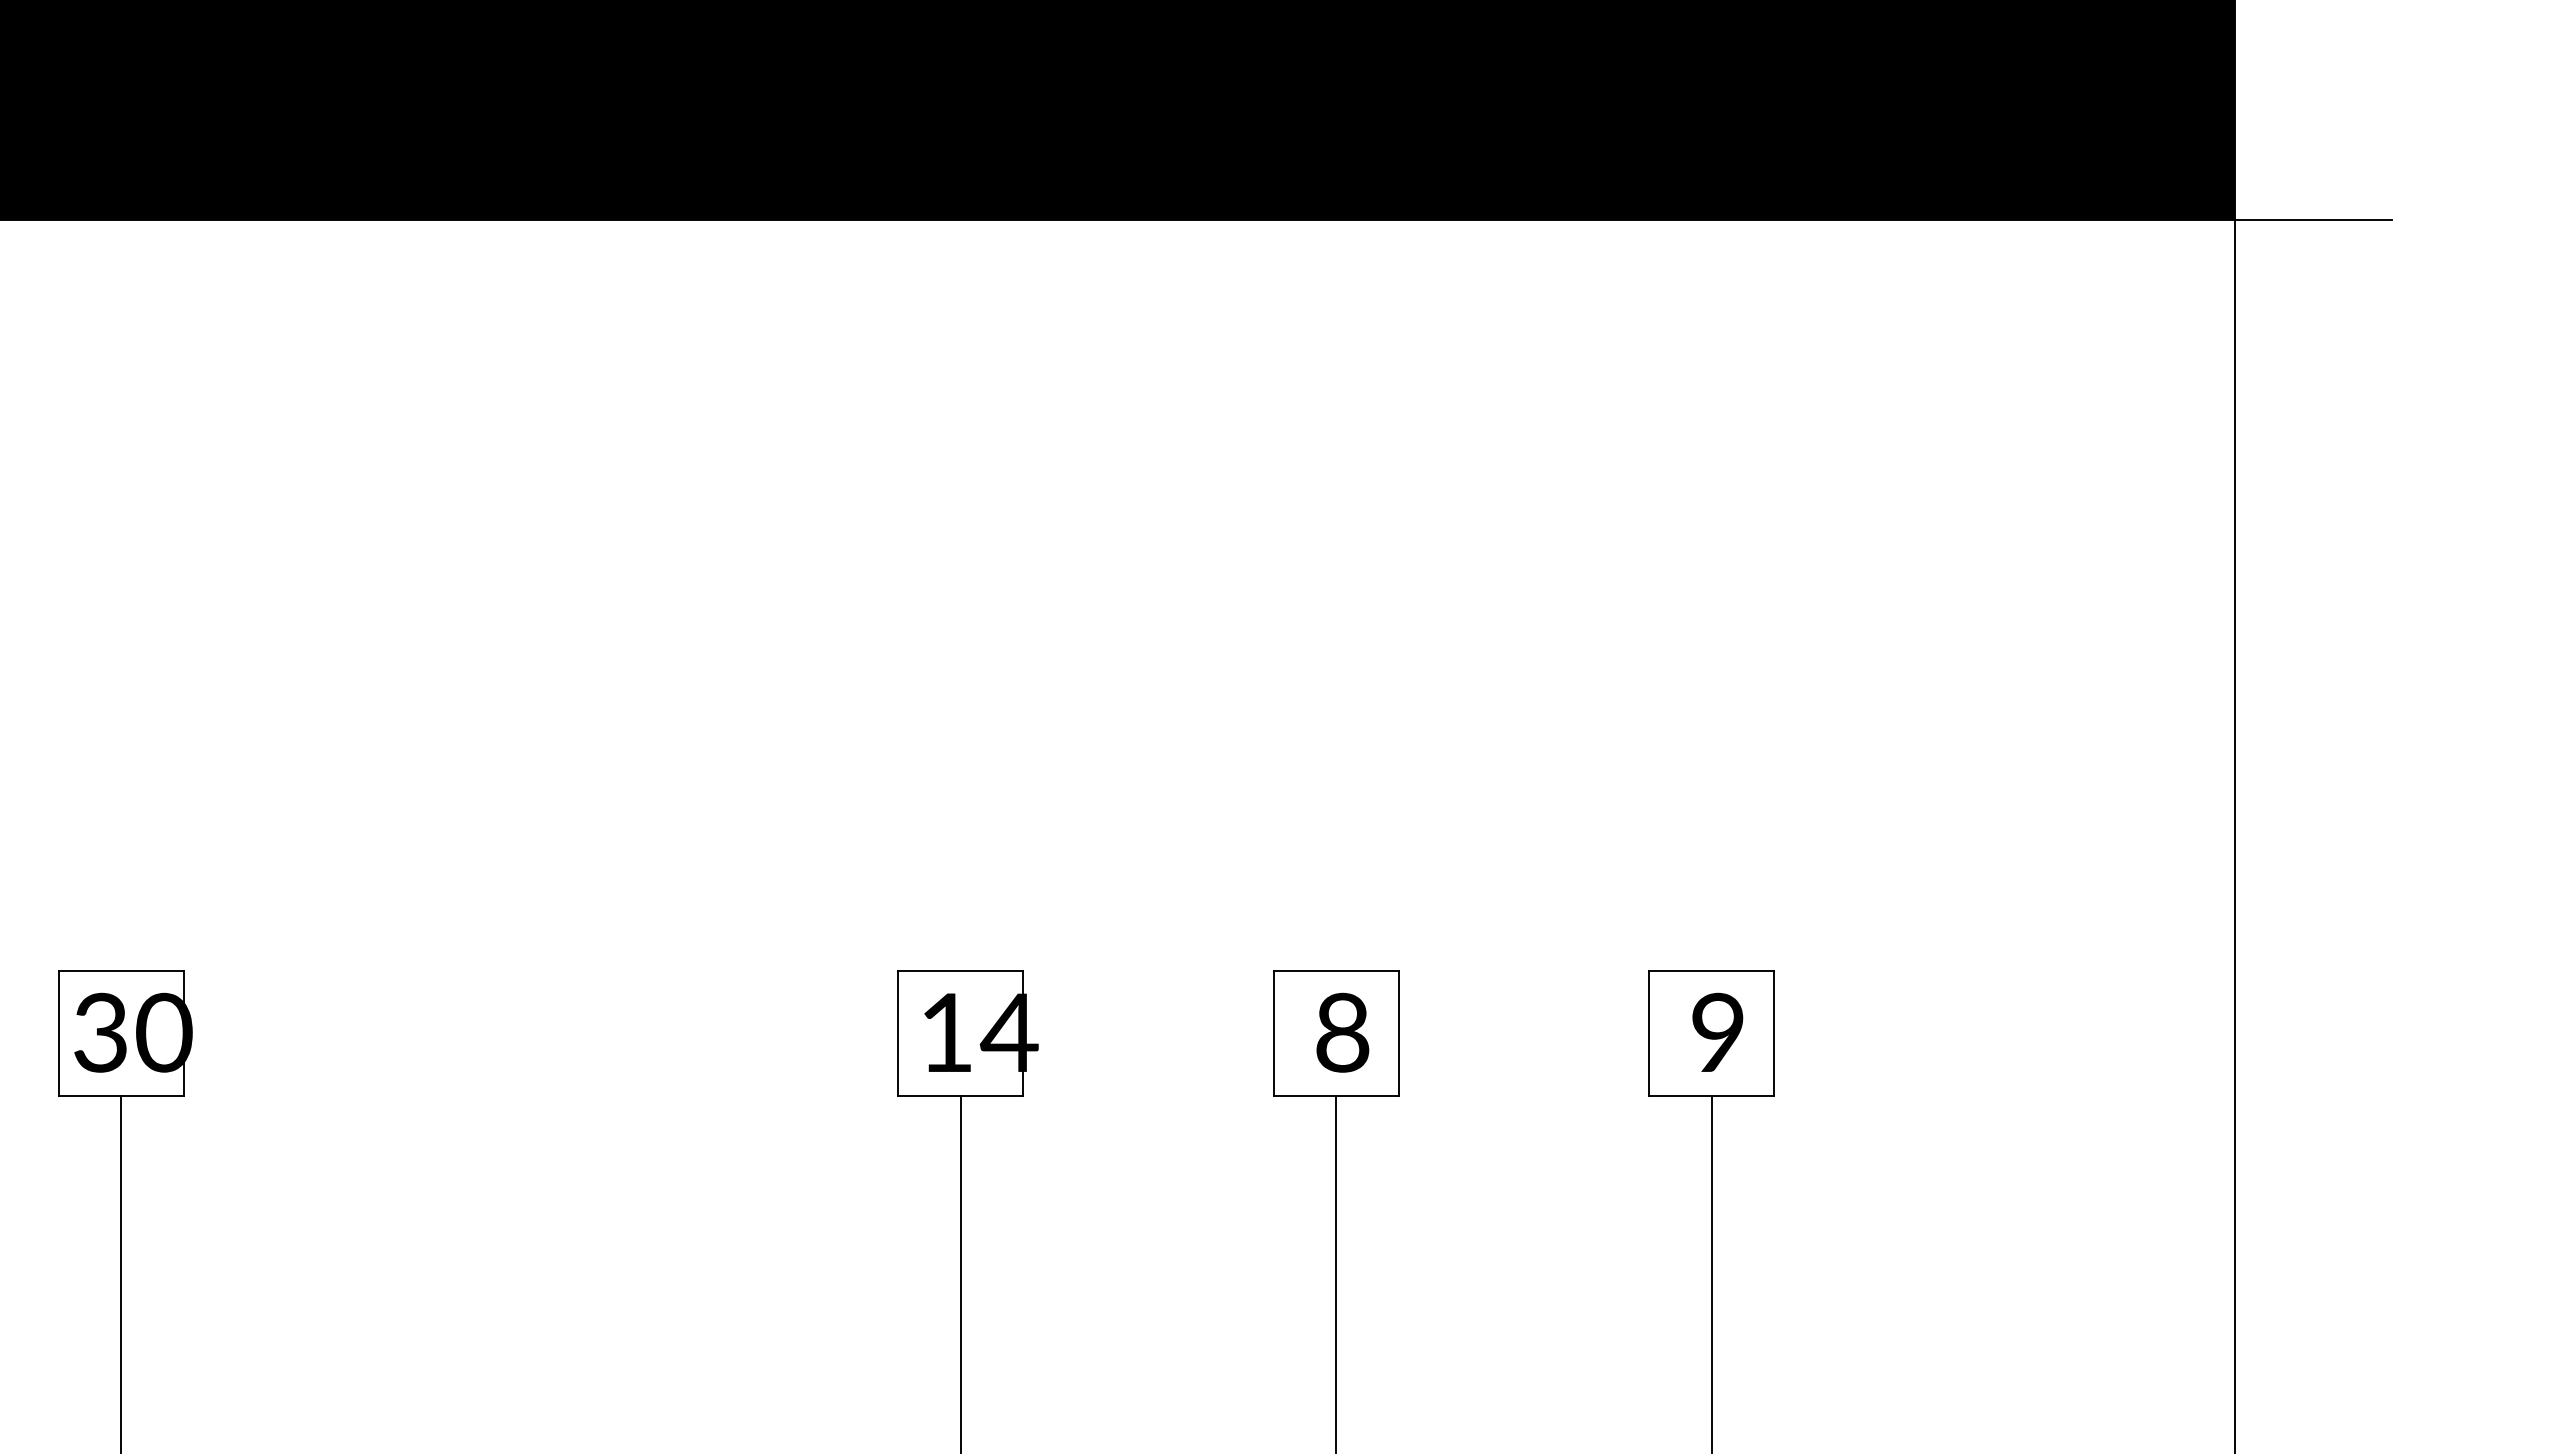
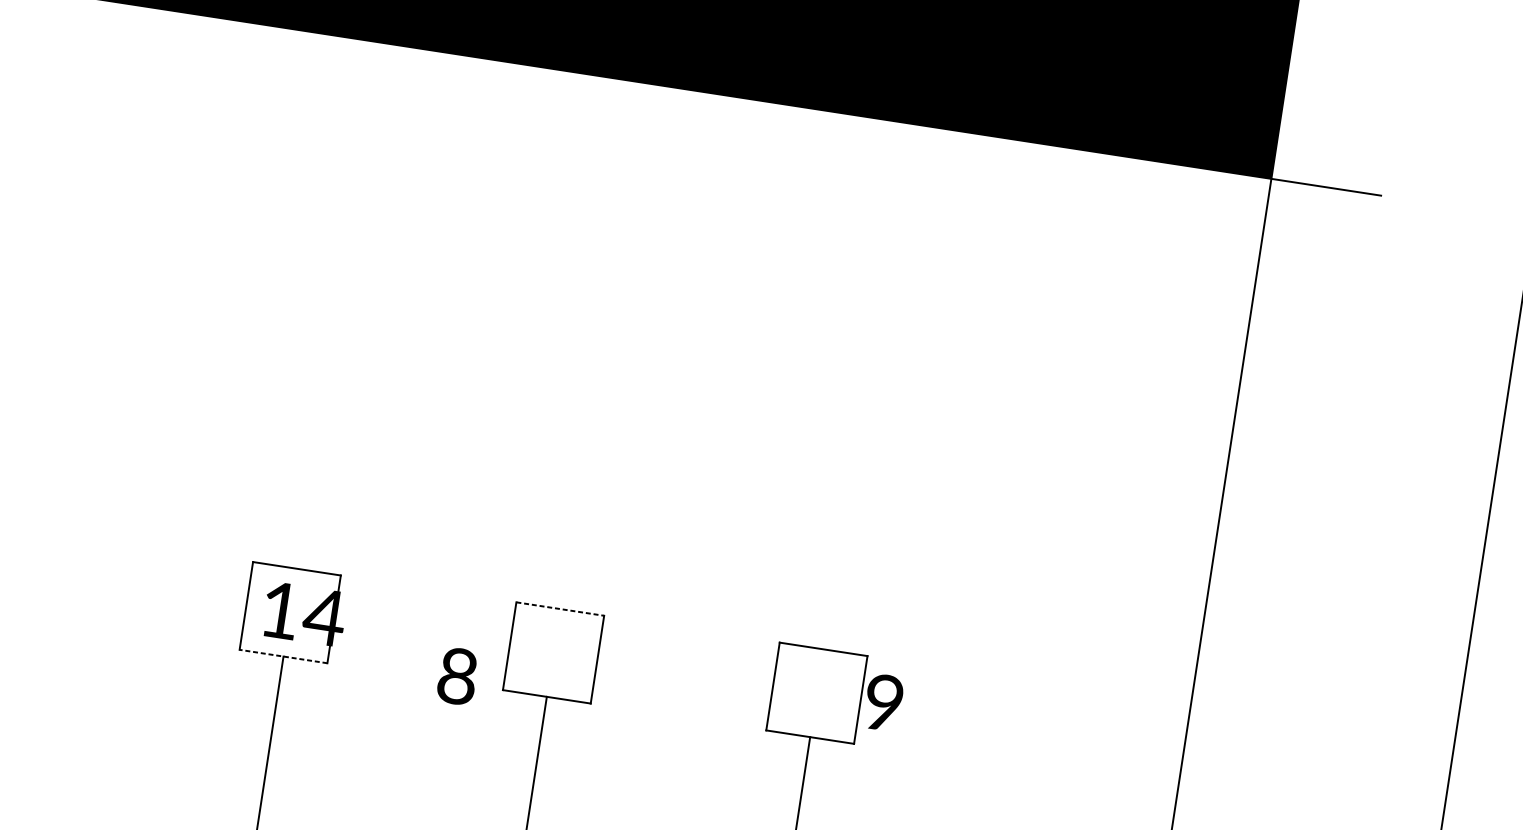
line: (1336, 971) -> (560, 609), solid -> dashed
text: (1717, 1031) -> (883, 701), moved
text: (1342, 1032) -> (457, 676), moved
line: (960, 1096) -> (283, 656), solid -> dashed

